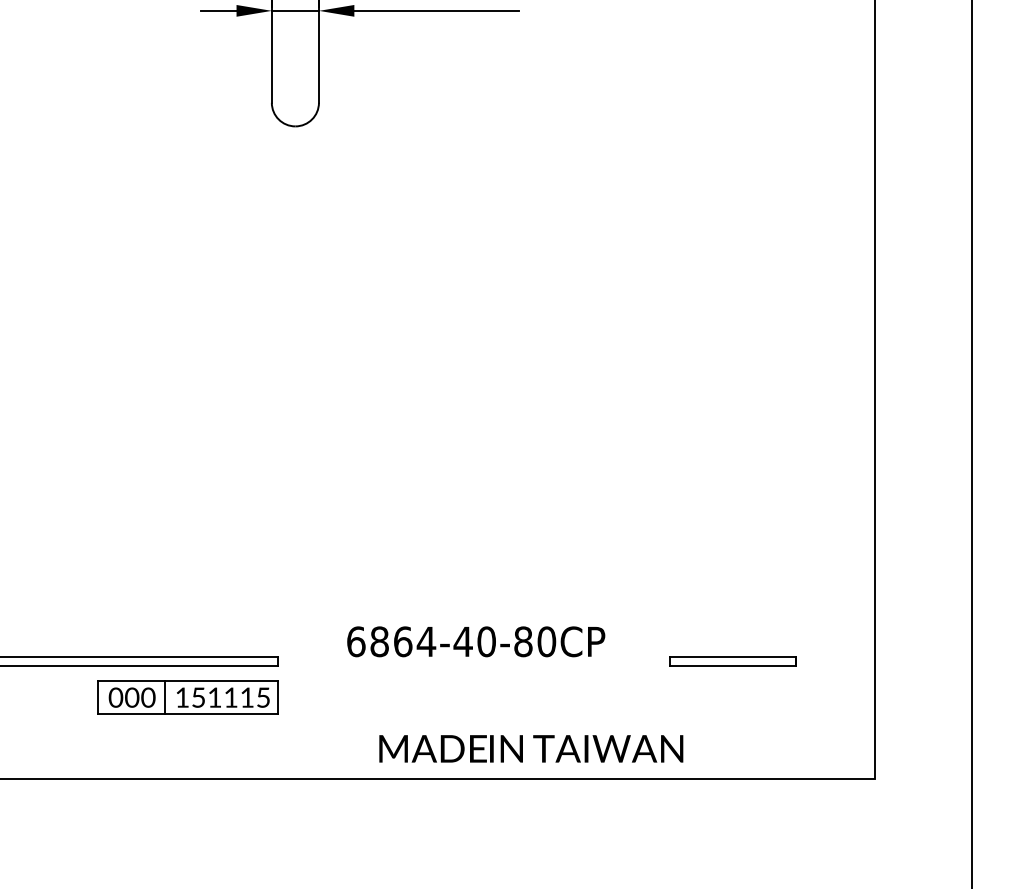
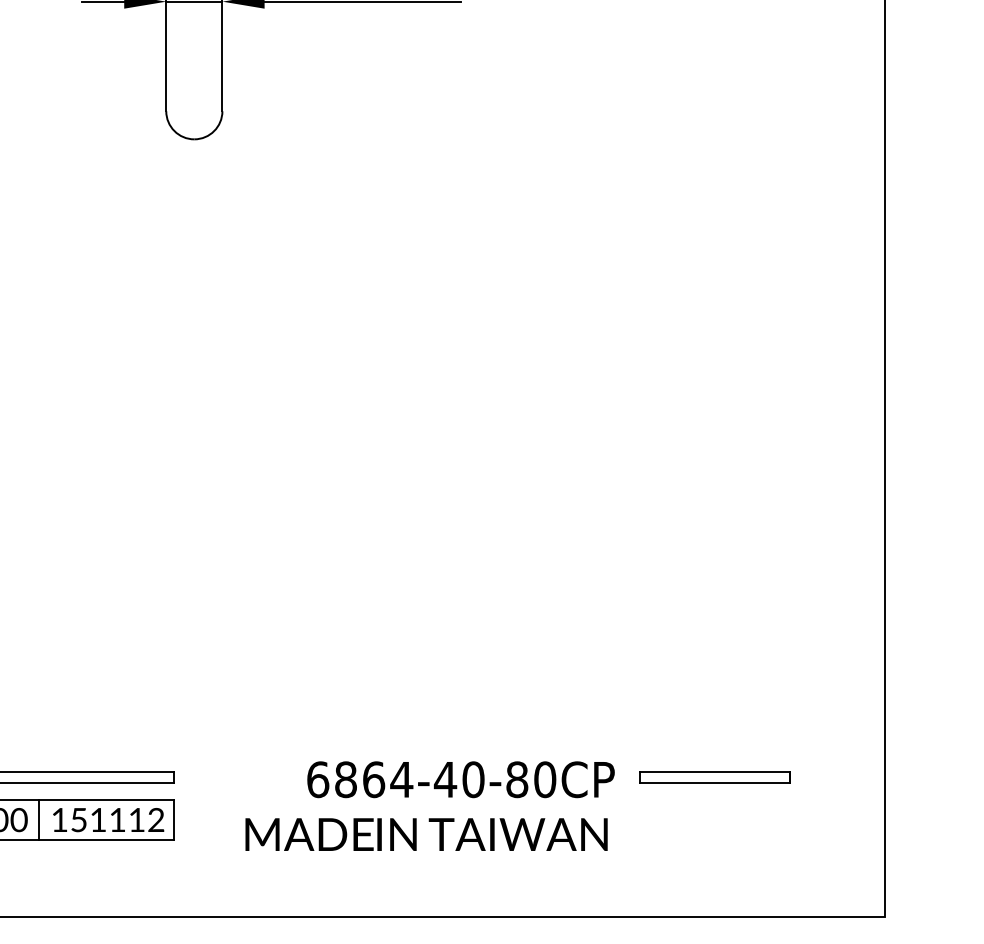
text: (476, 641) -> (461, 779), moved
text: (263, 697) -> (156, 819), 151115 -> 151112
text: (531, 748) -> (426, 834), moved

